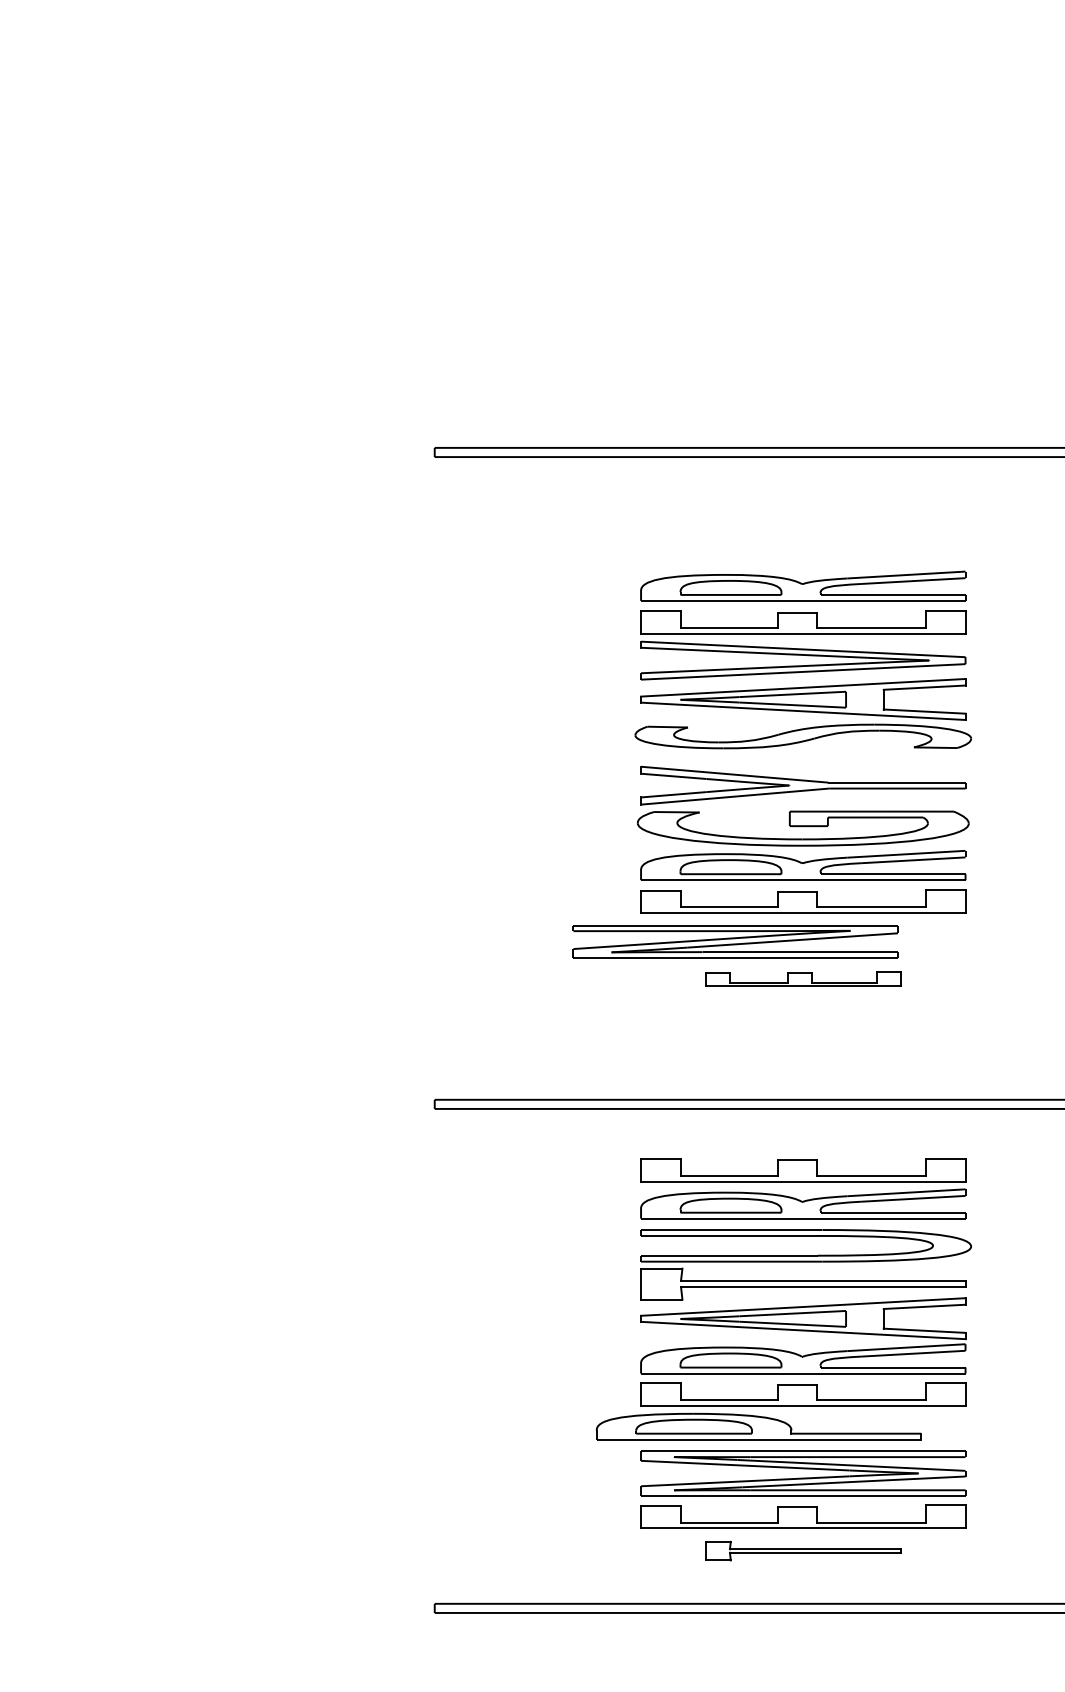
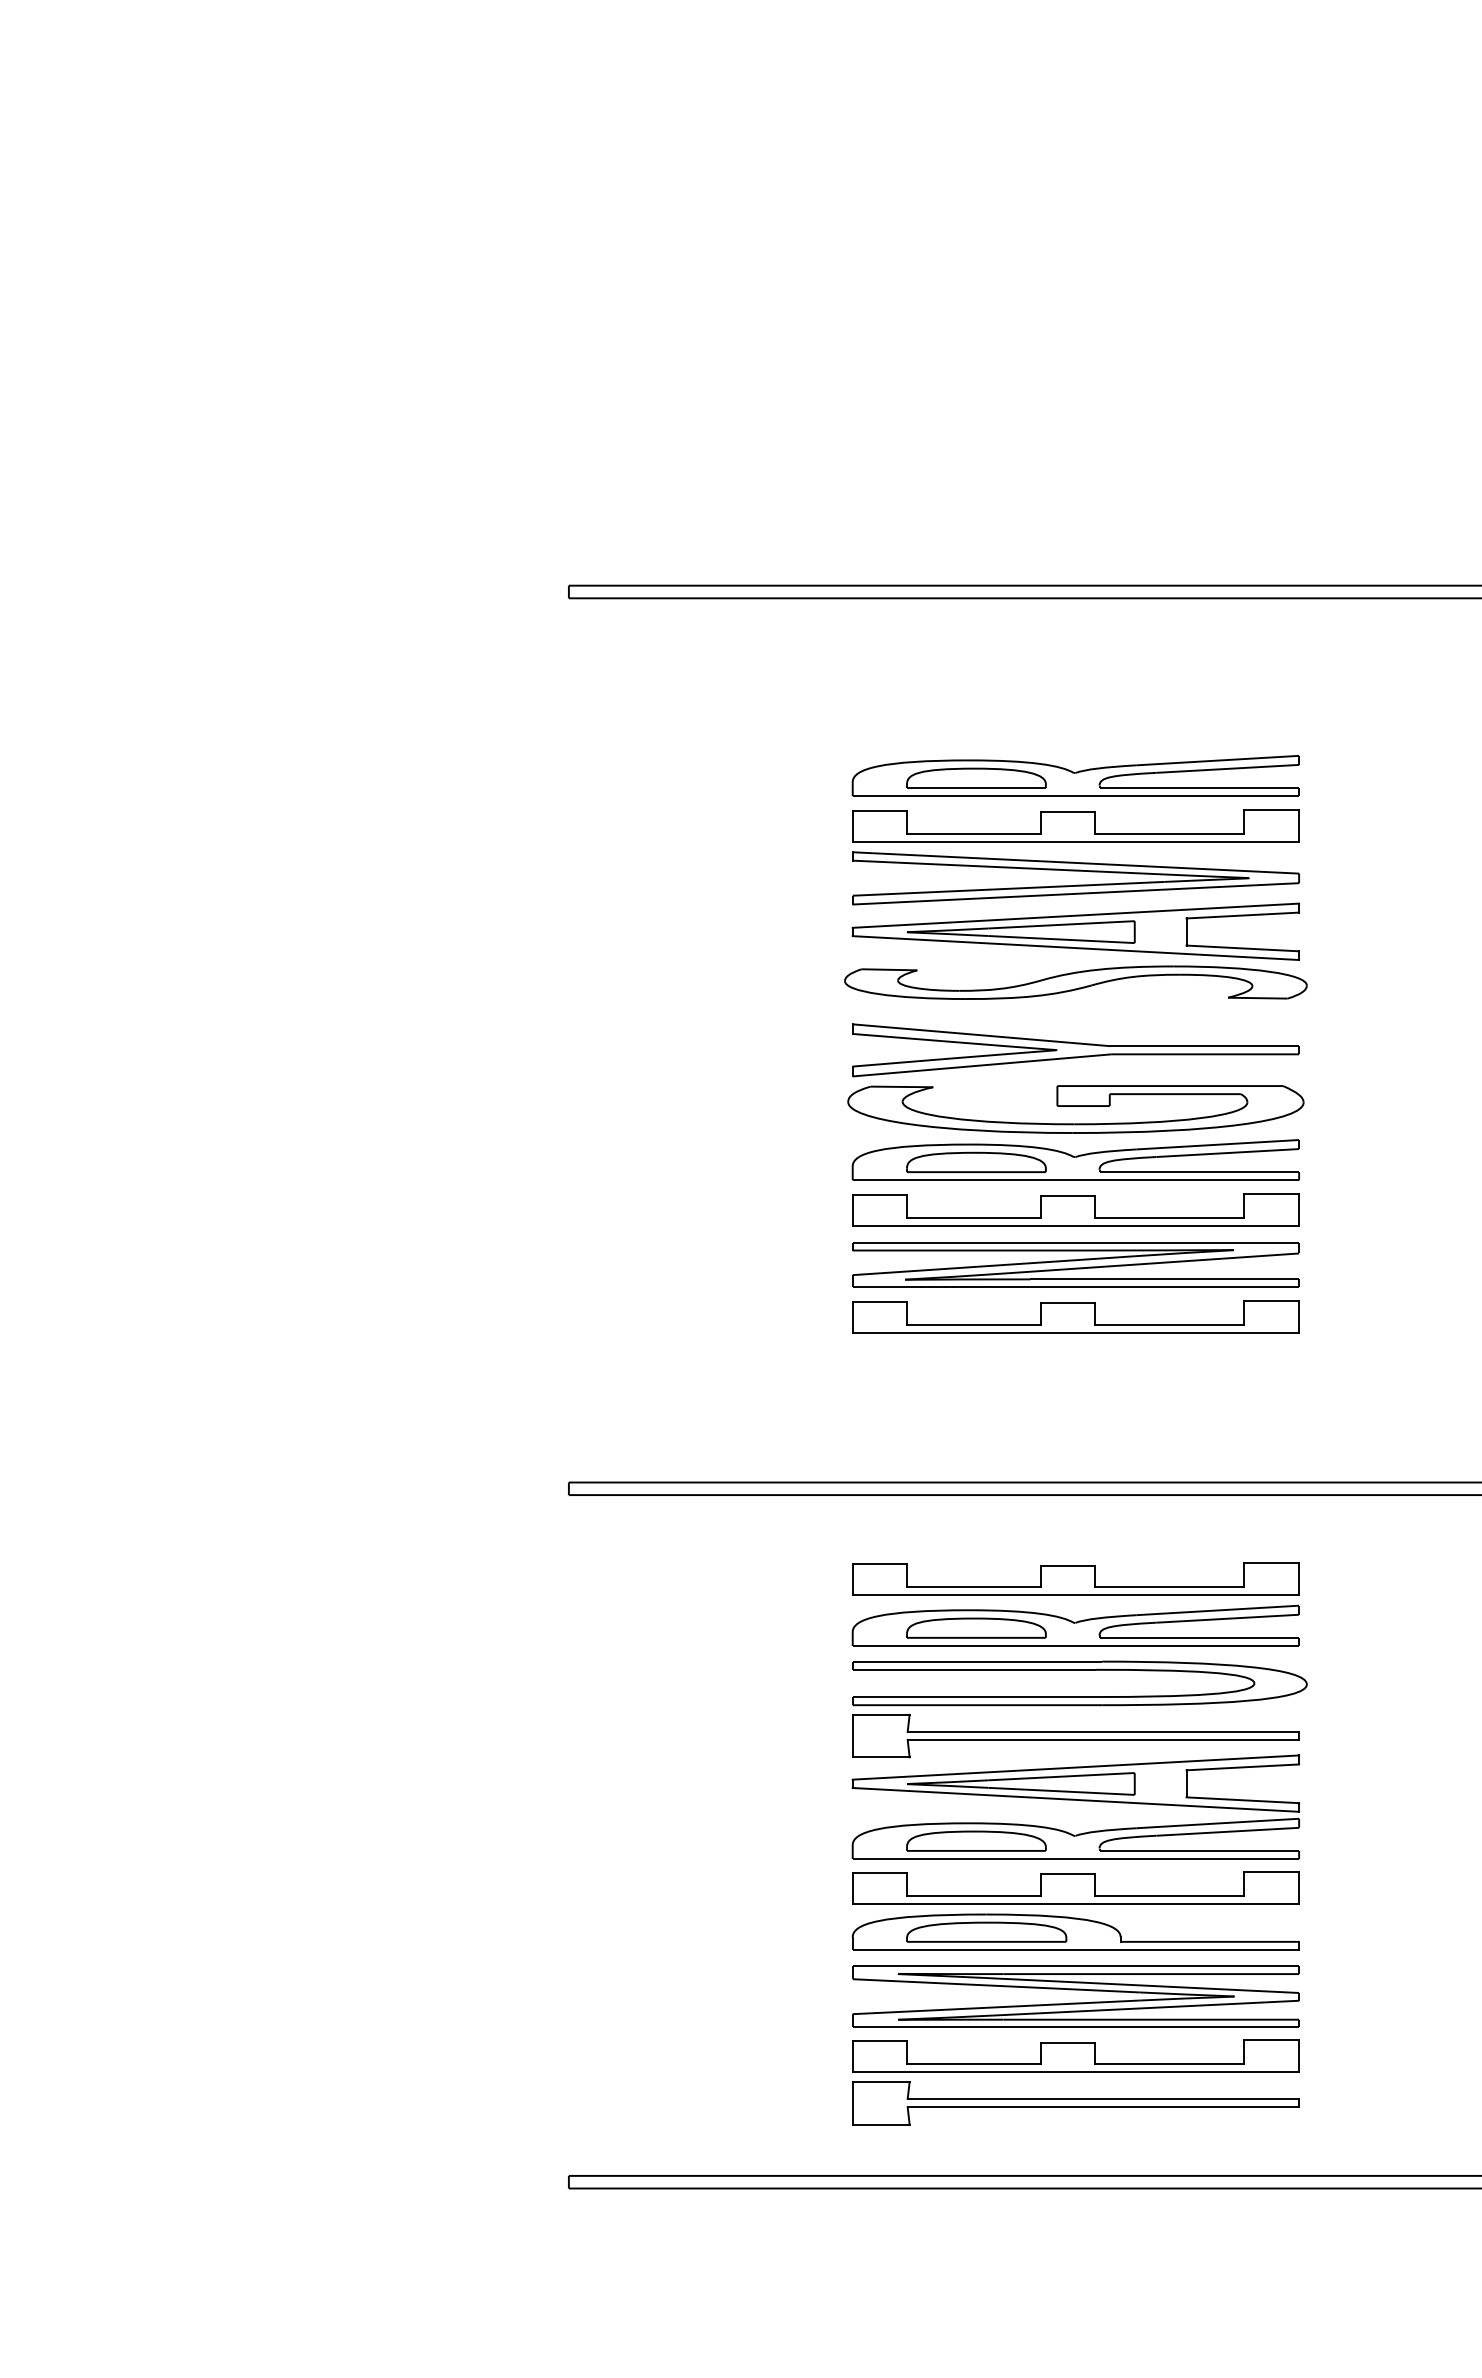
part: (735, 941) -> (1075, 1264), moved
part: (802, 979) -> (1075, 1316), size x1.67
part: (758, 1426) -> (1075, 1931), moved
part: (802, 1551) -> (1075, 2103), size x1.67

